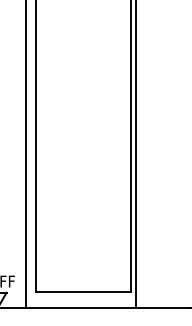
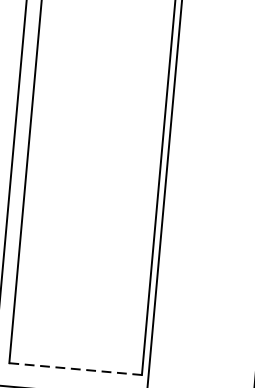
line: (84, 291) -> (76, 369), solid -> dashed

